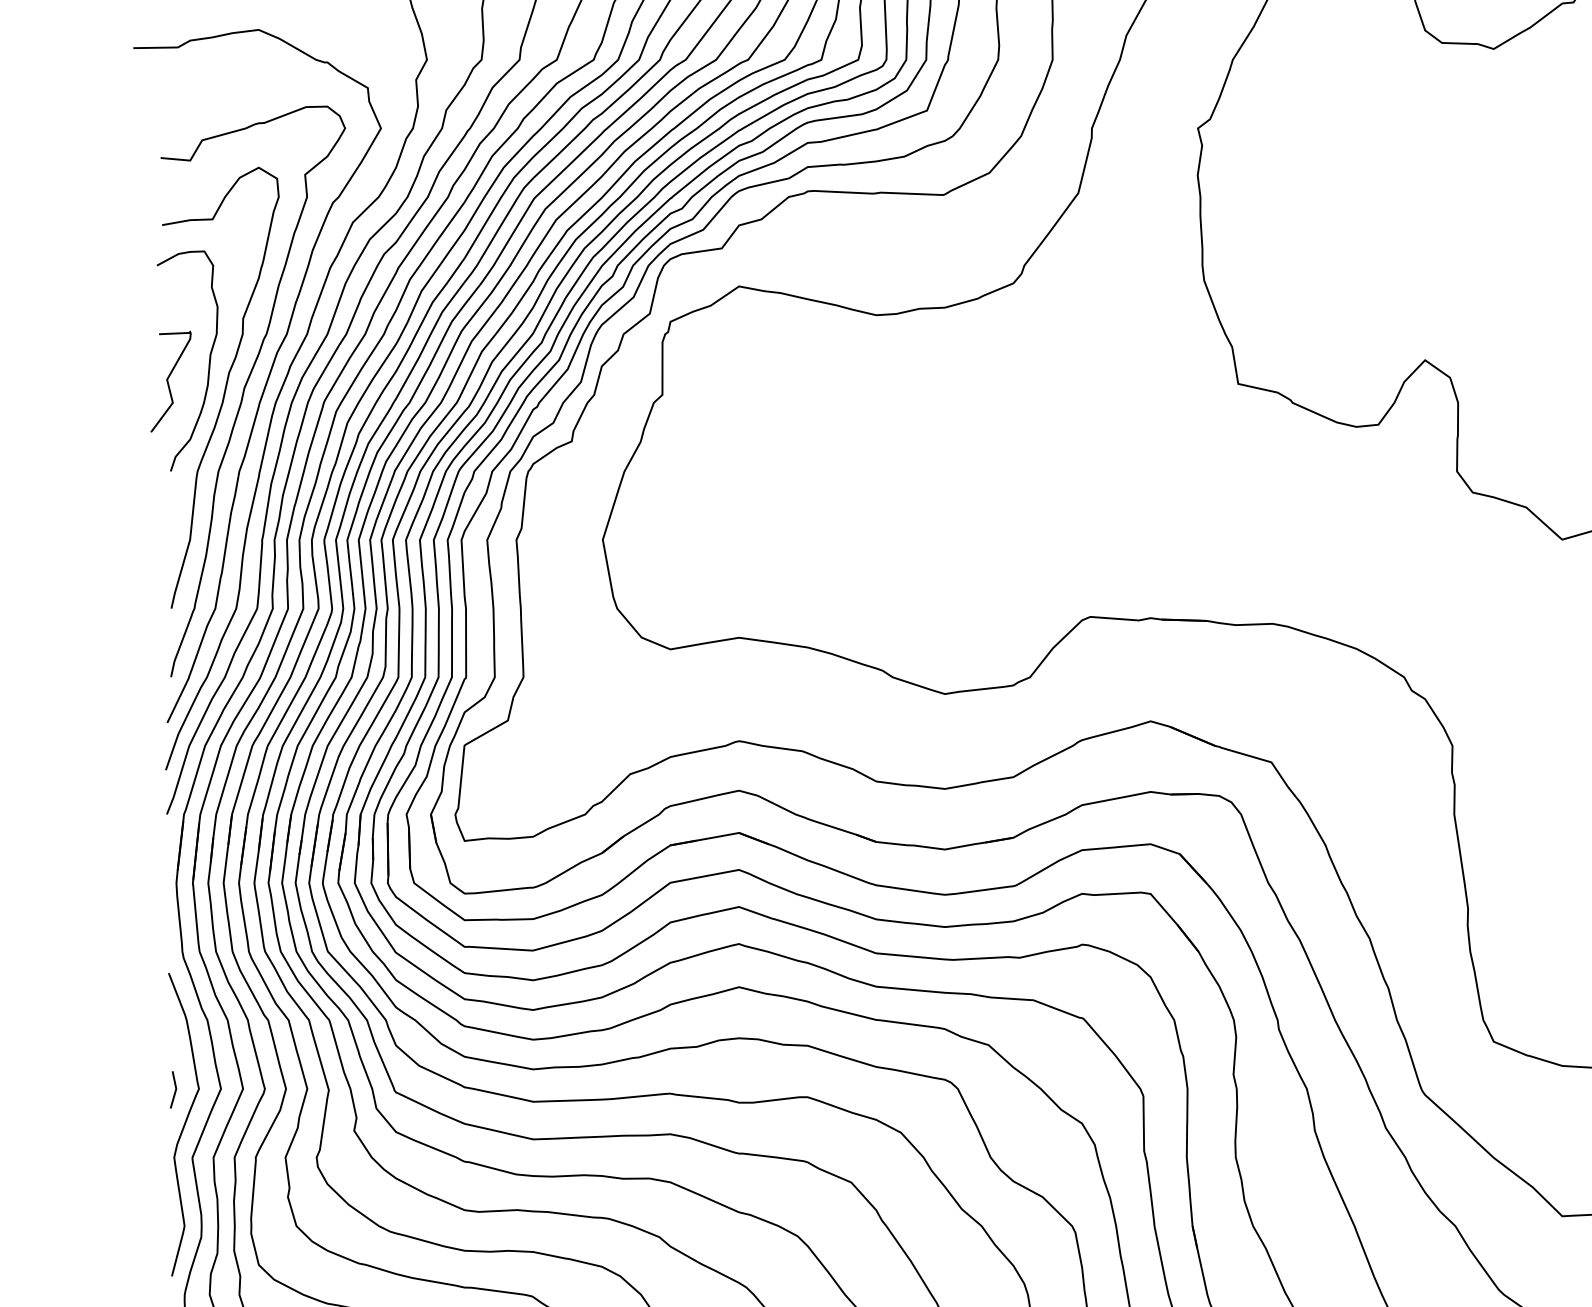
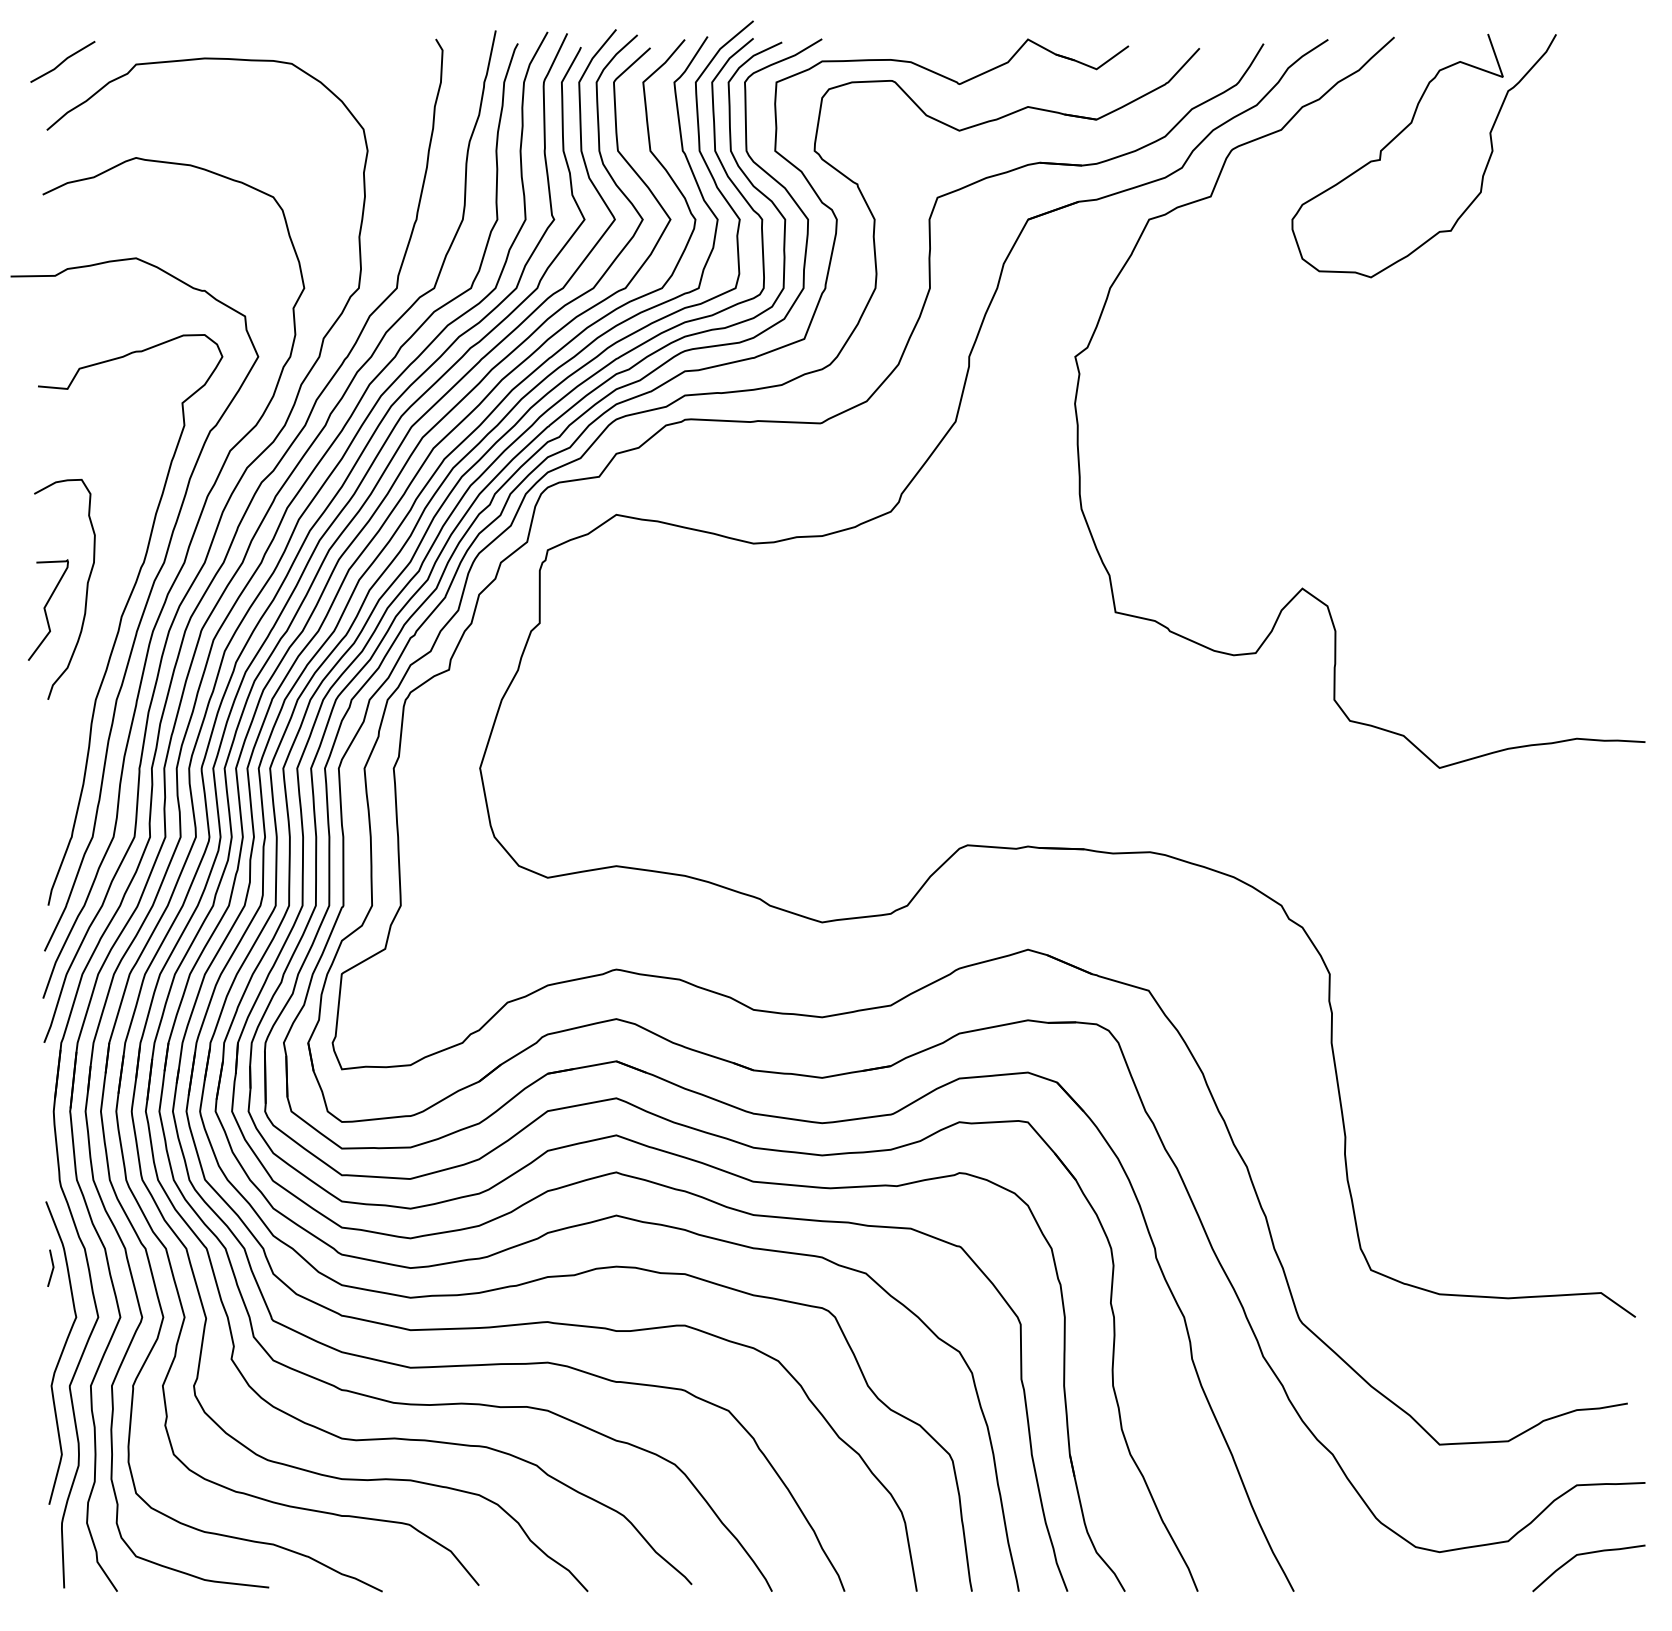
curve: (224, 390) -> (101, 618), removed
line: (175, 1089) -> (52, 1267), moved

